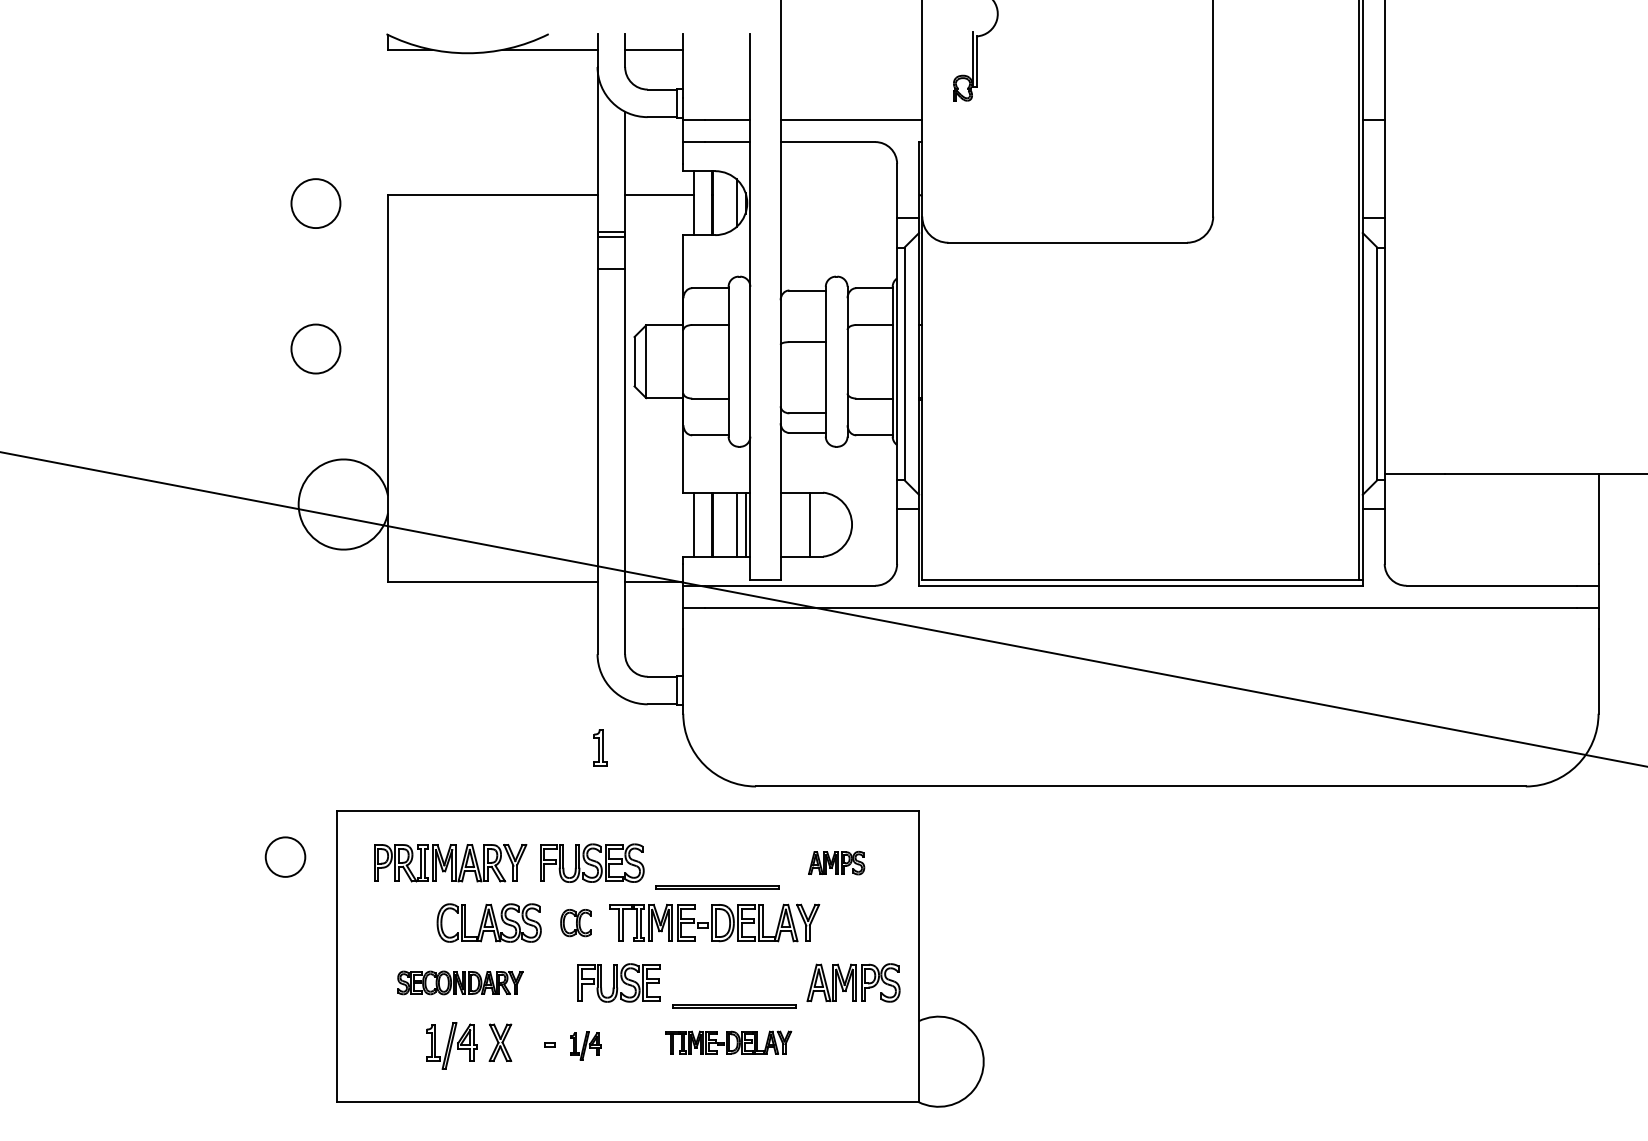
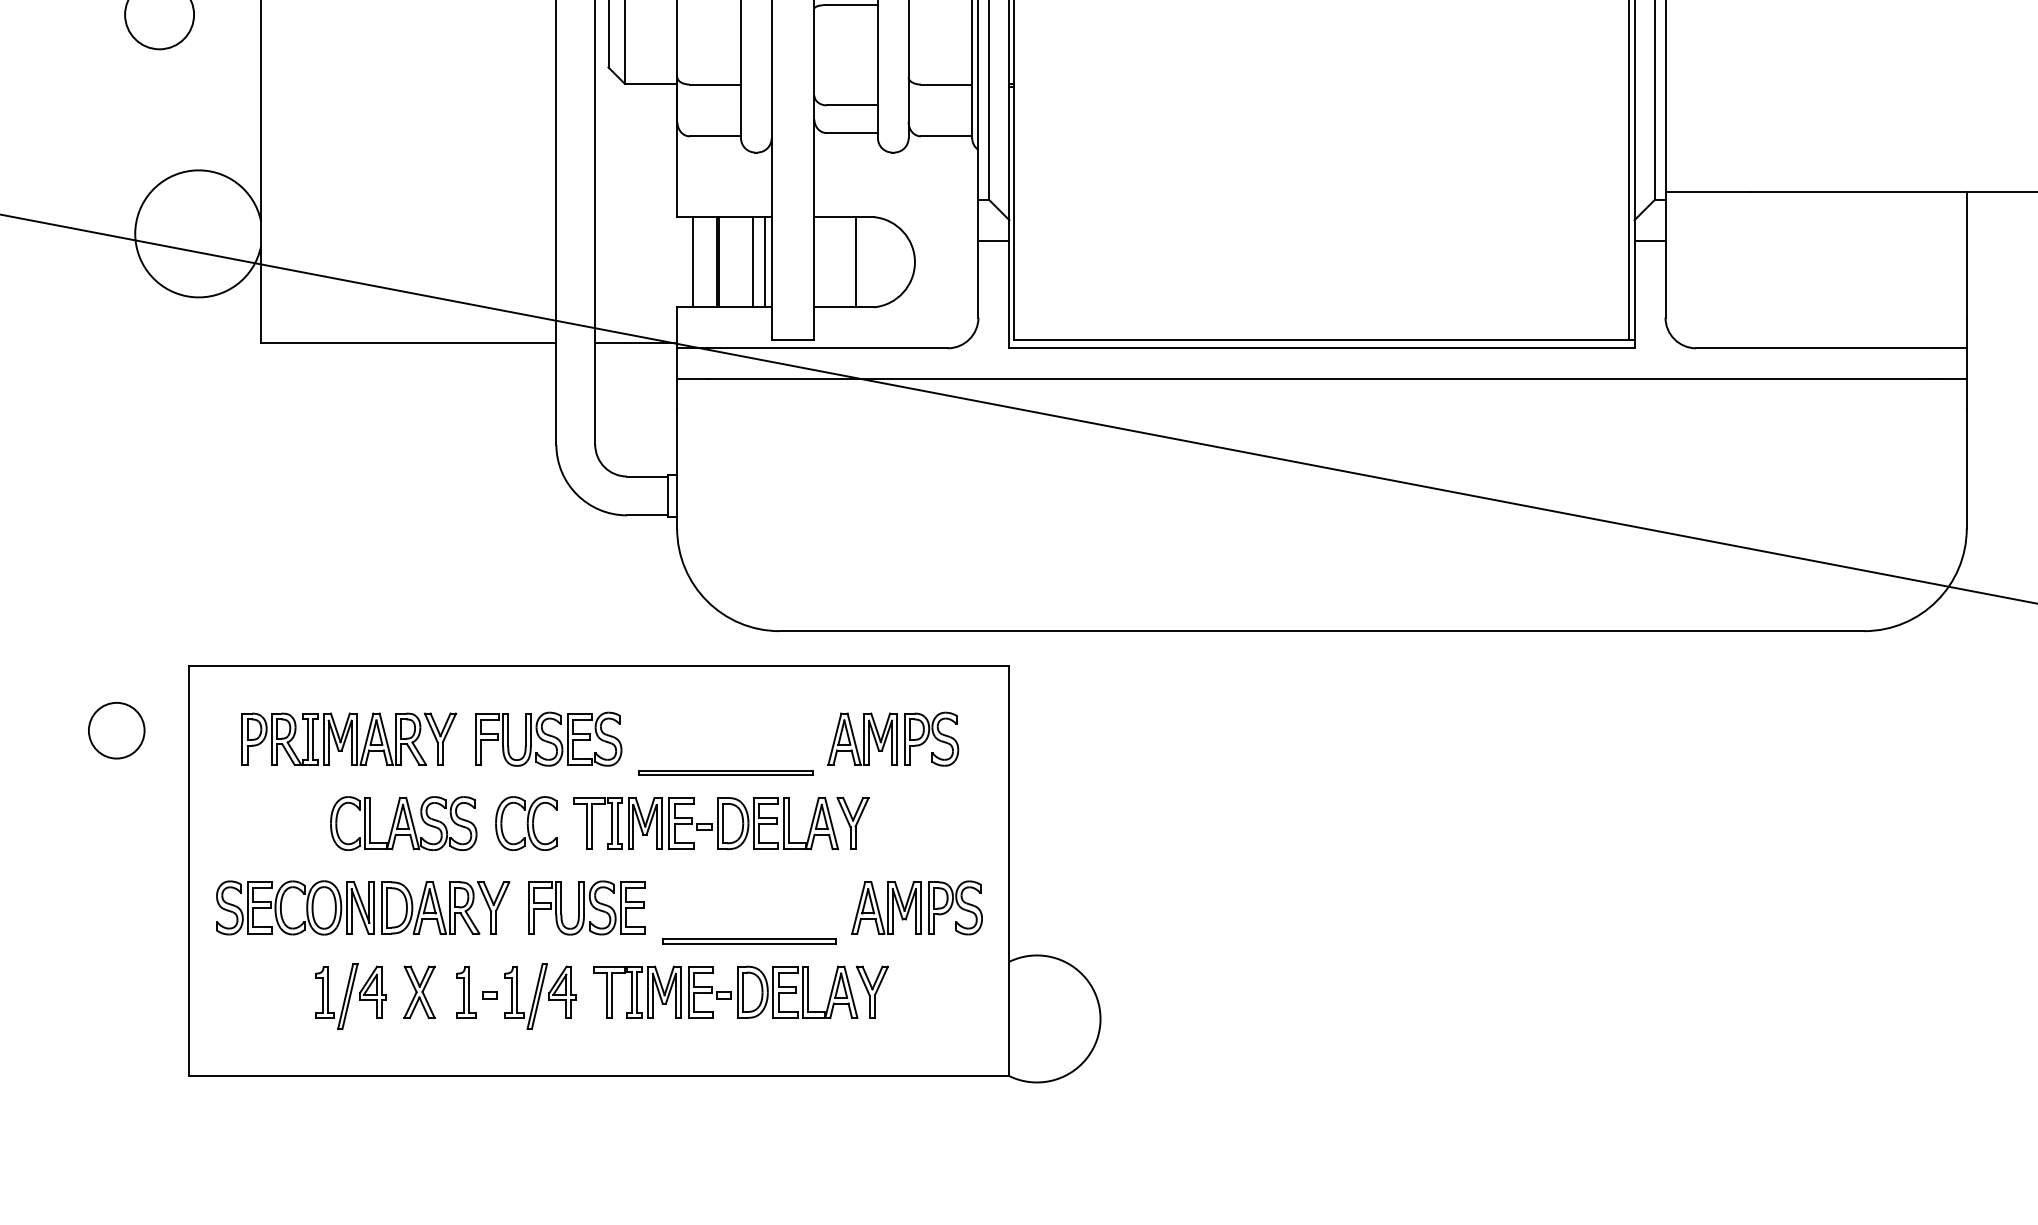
part: (600, 747) -> (466, 991), moved
part: (836, 862) -> (893, 738), size x1.67
part: (575, 922) -> (525, 822), size x1.43
part: (460, 982) -> (363, 907), size x1.67
part: (728, 1042) -> (740, 991), size x1.67
part: (585, 1045) -> (539, 996), size x1.67

